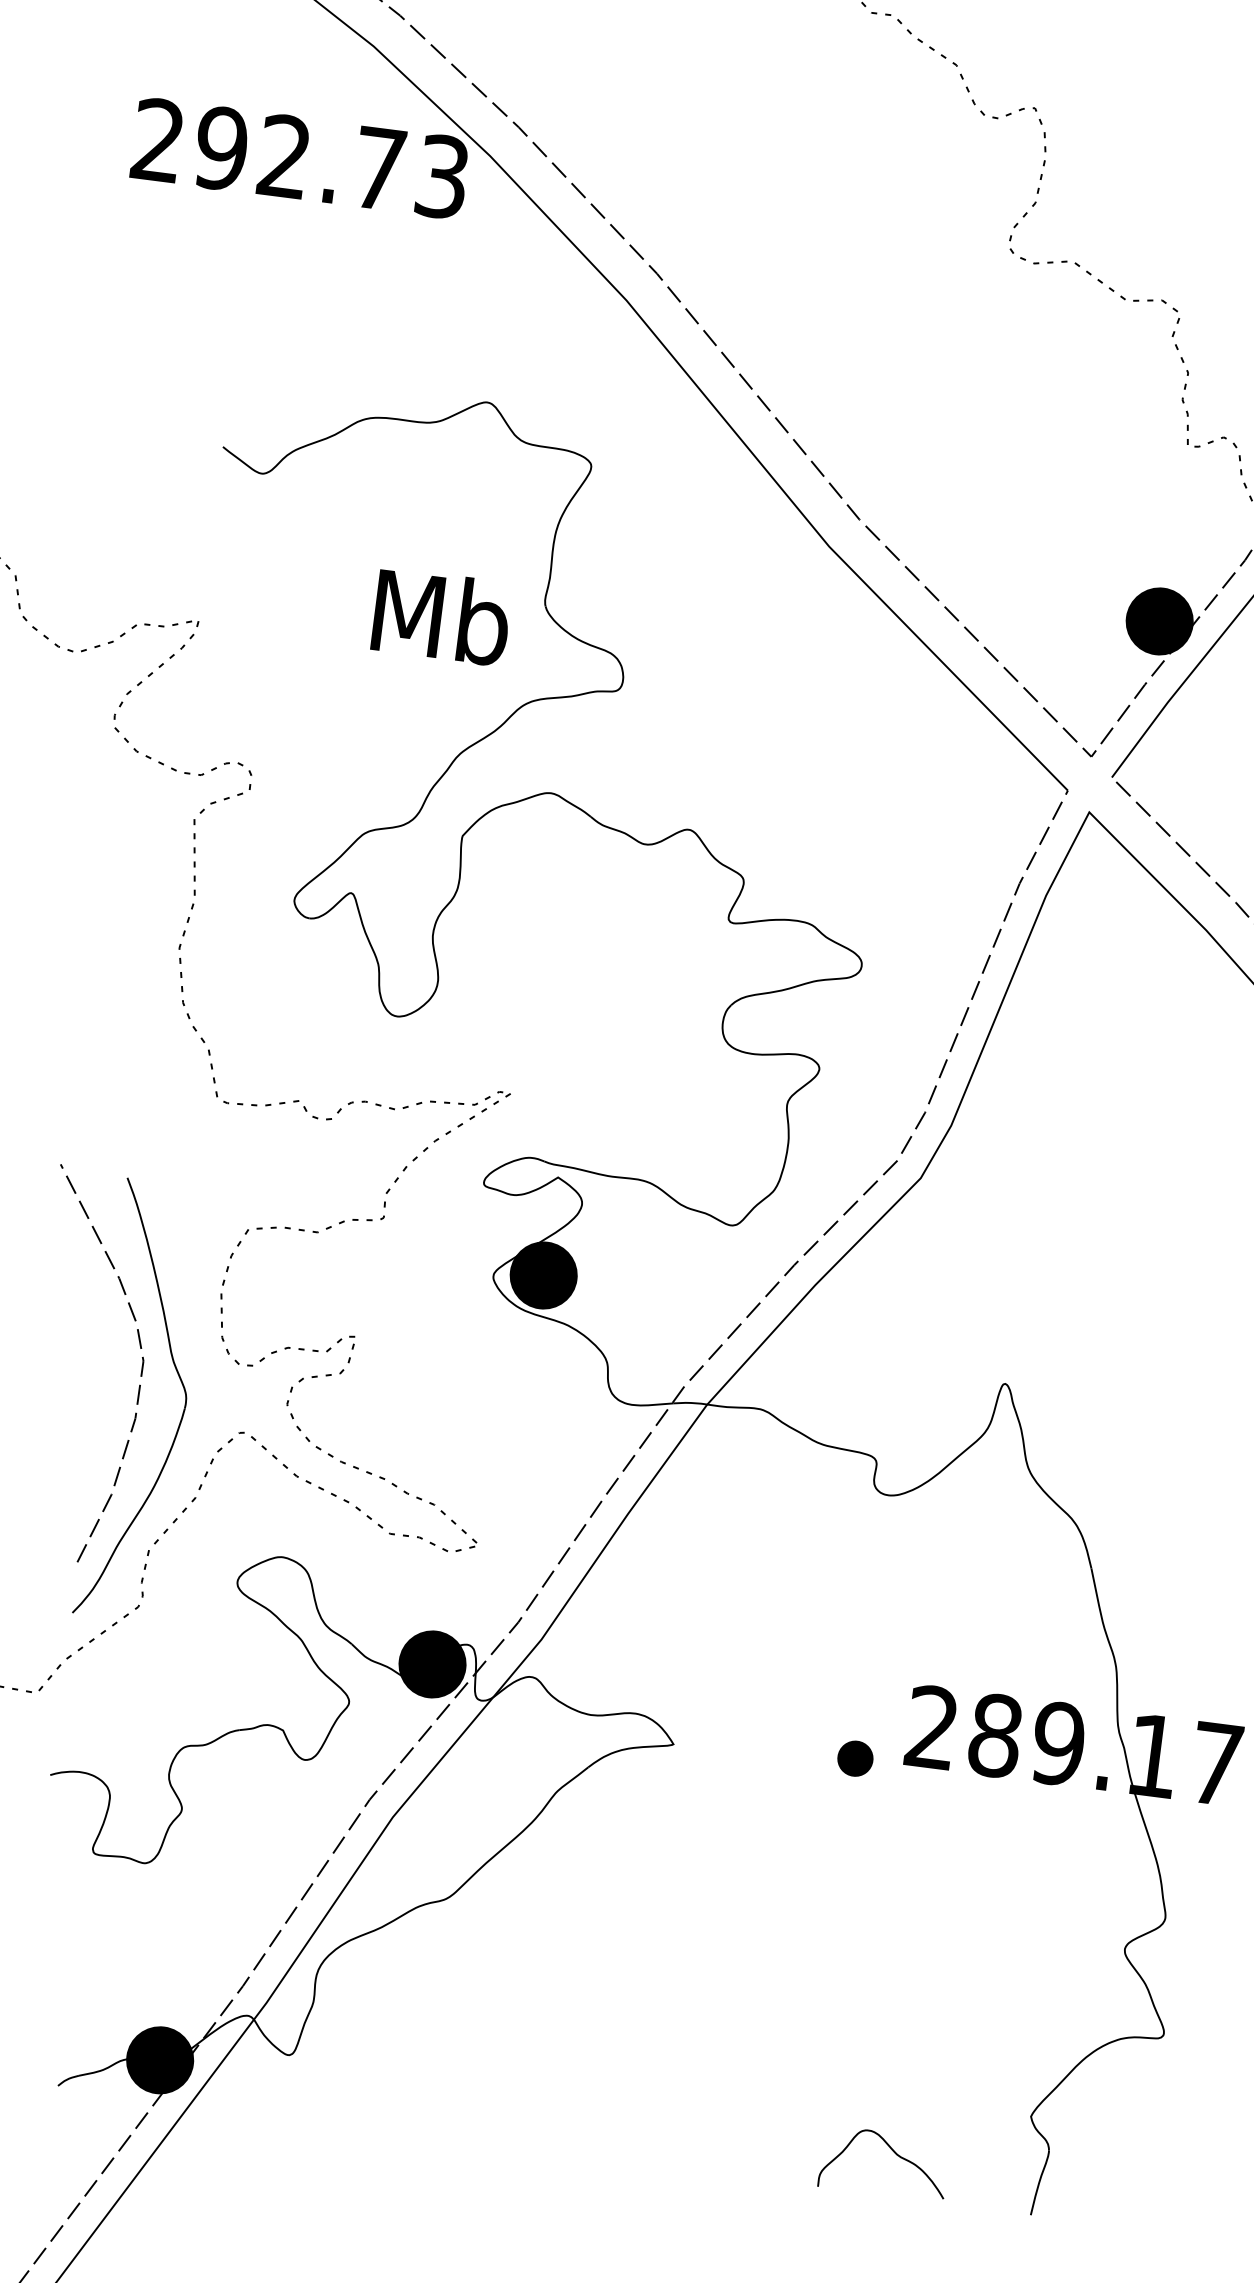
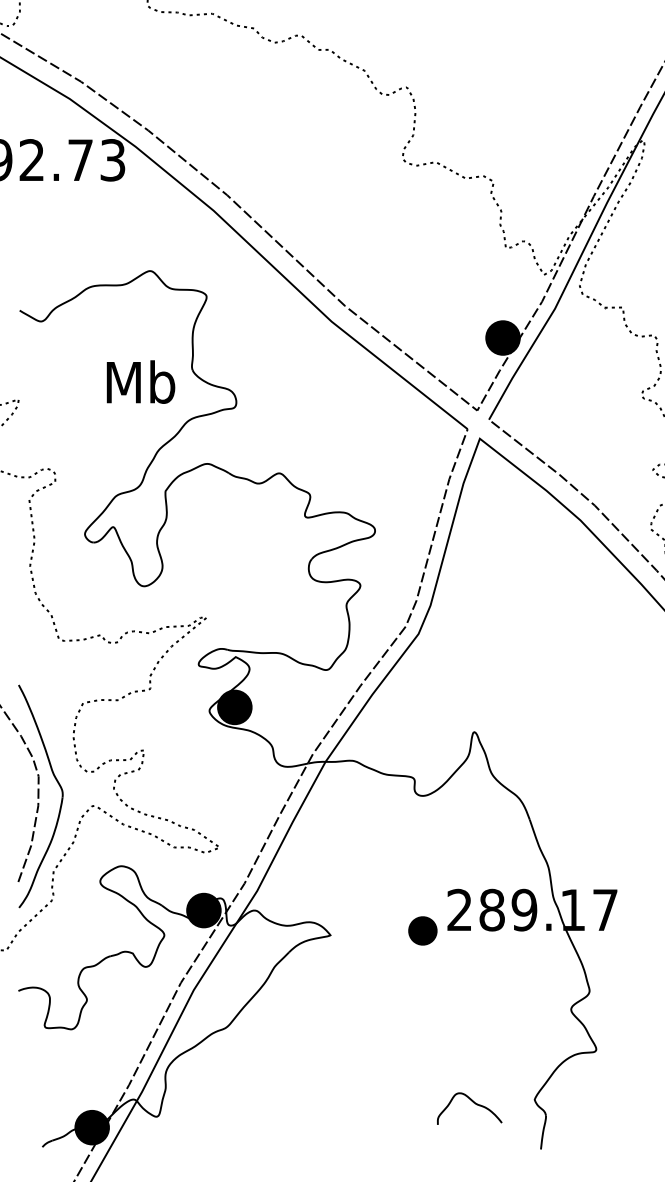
part: (856, 1758) -> (423, 930), size x1.6
curve: (892, 2153) -> (473, 1103), moved

